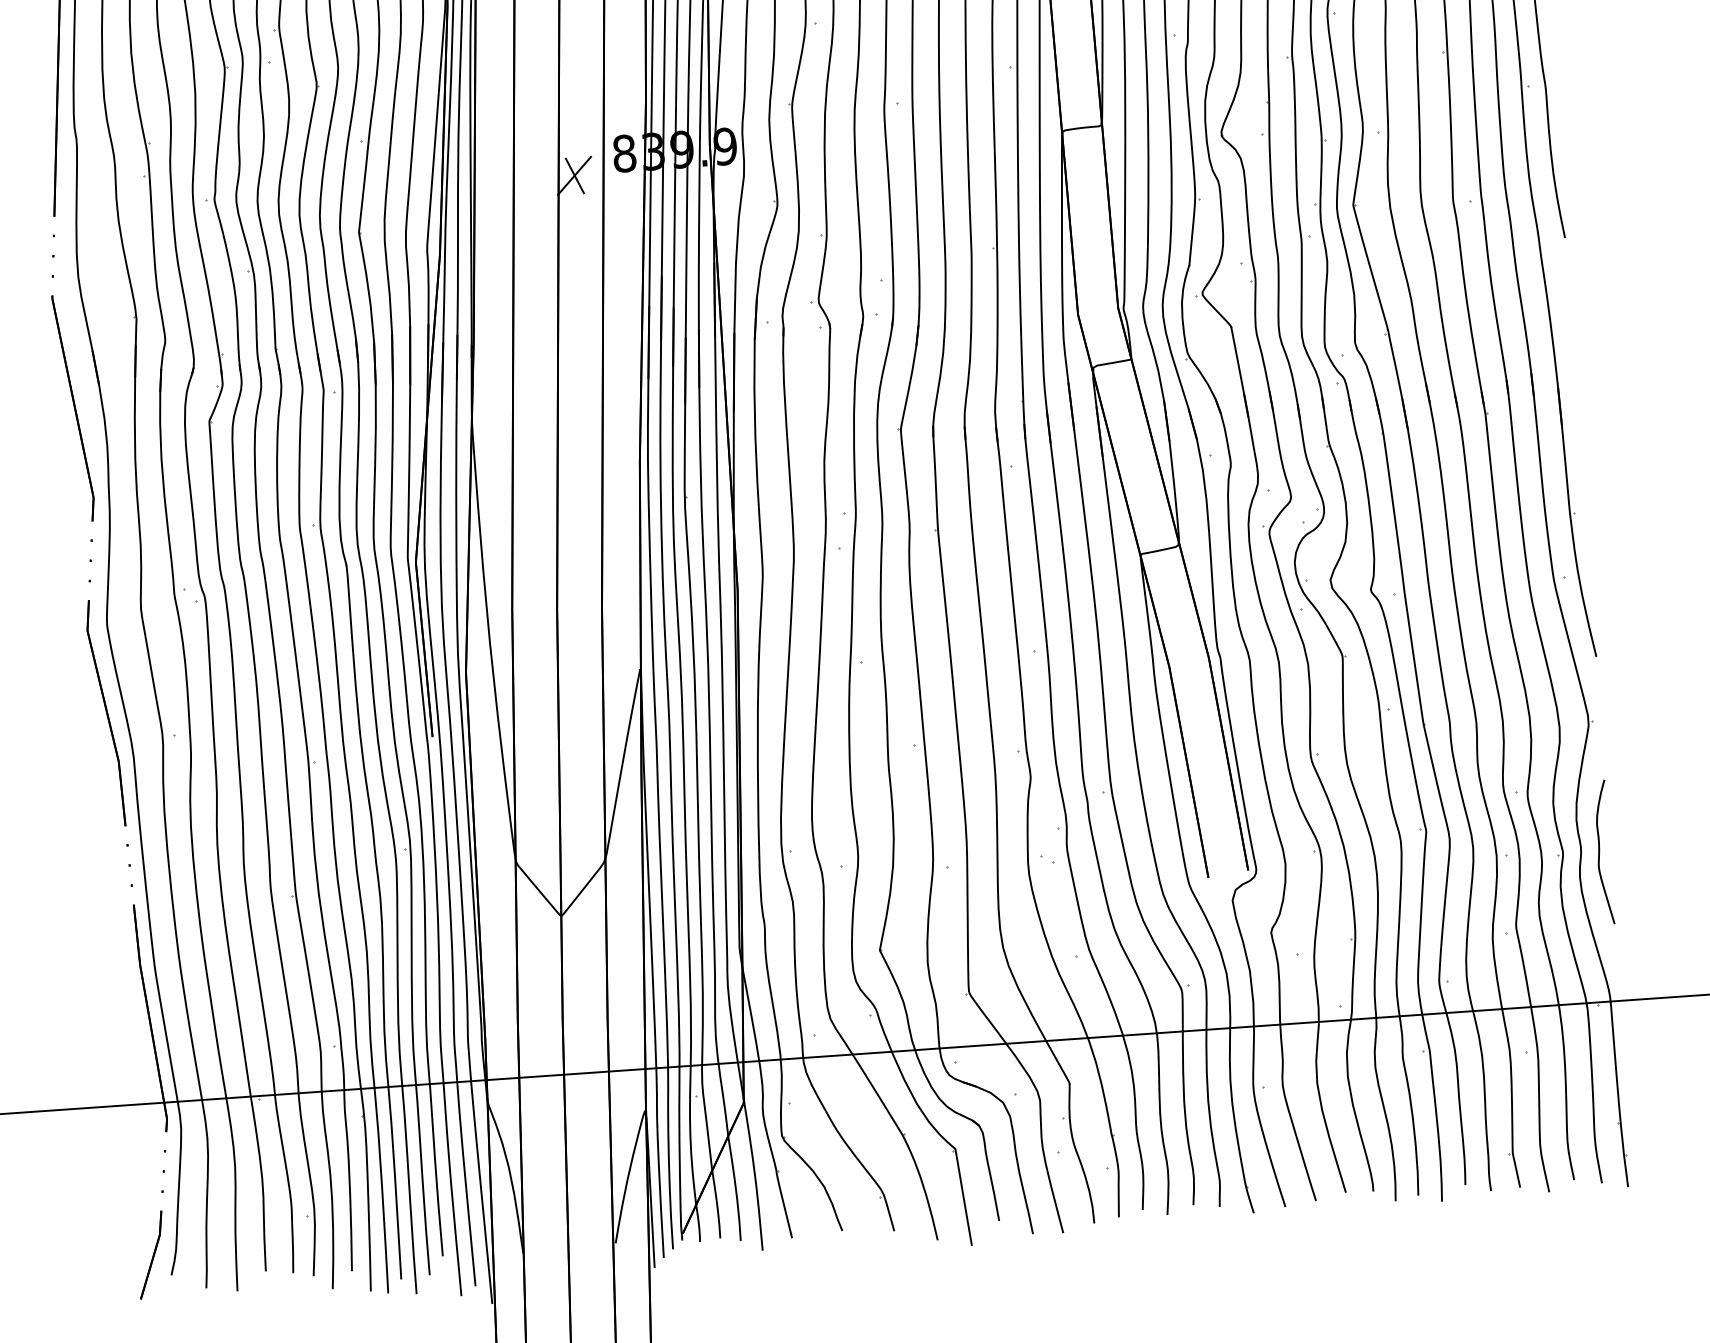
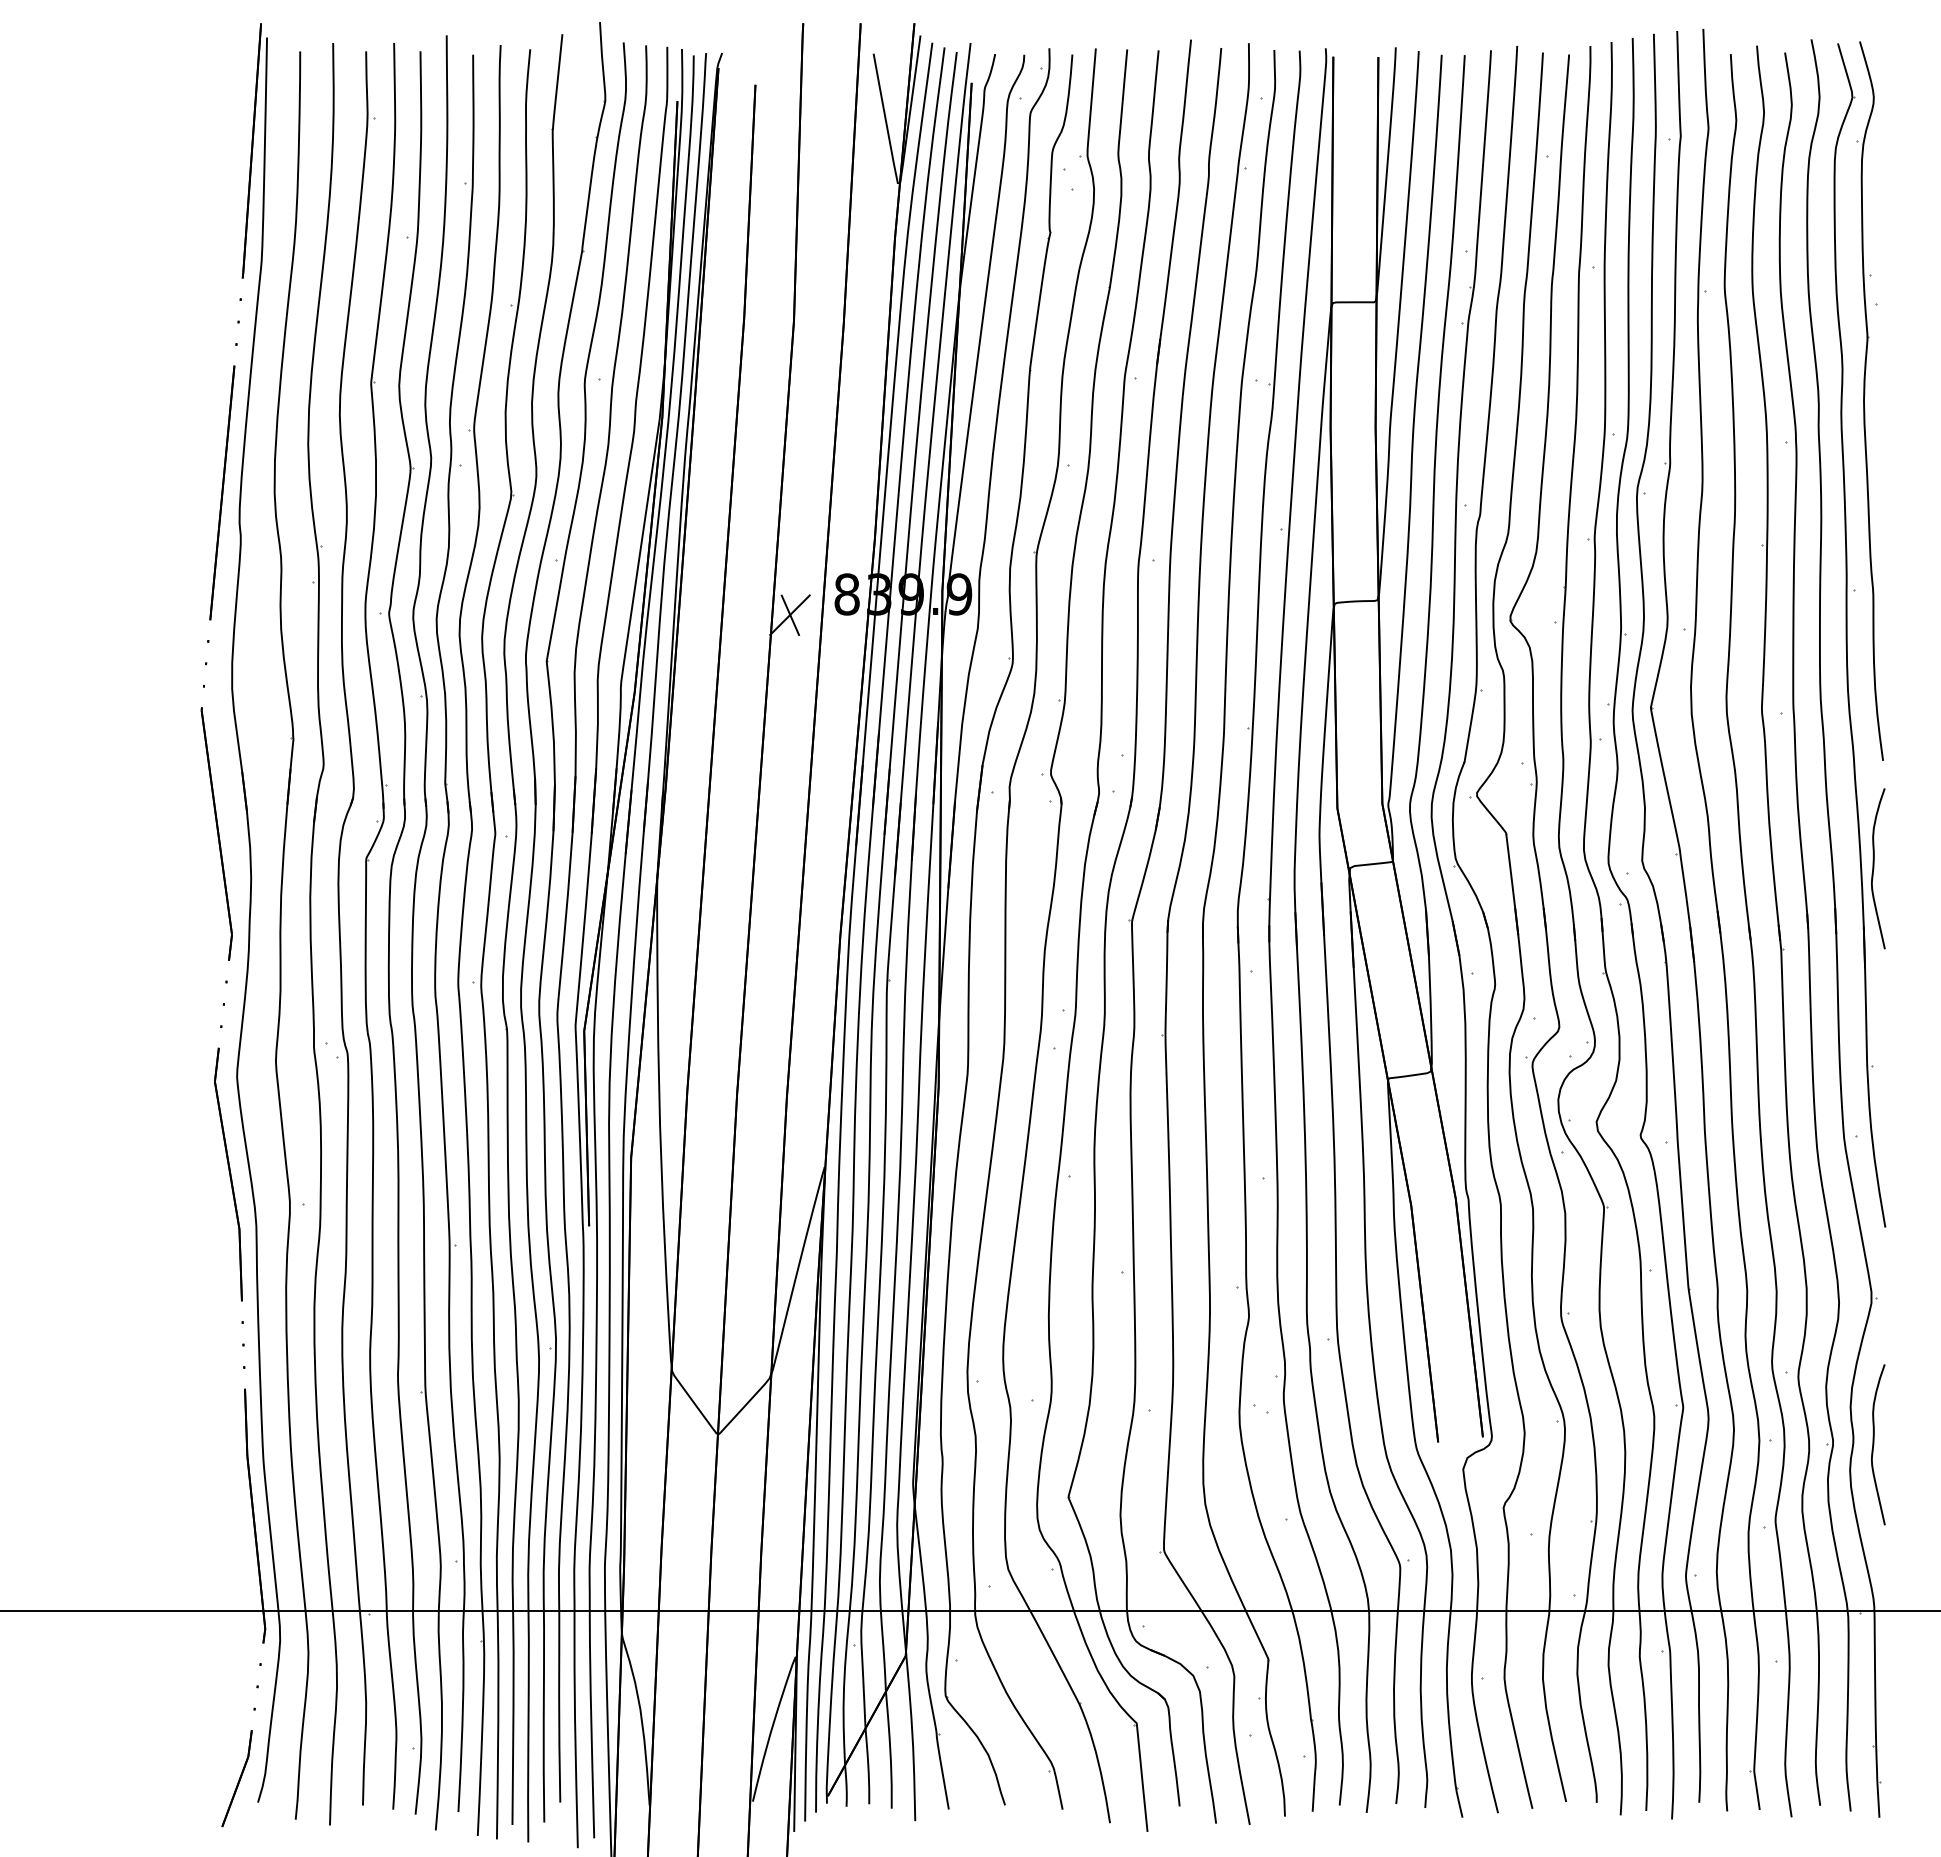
curve: (1564, 335) -> (1874, 868), added

